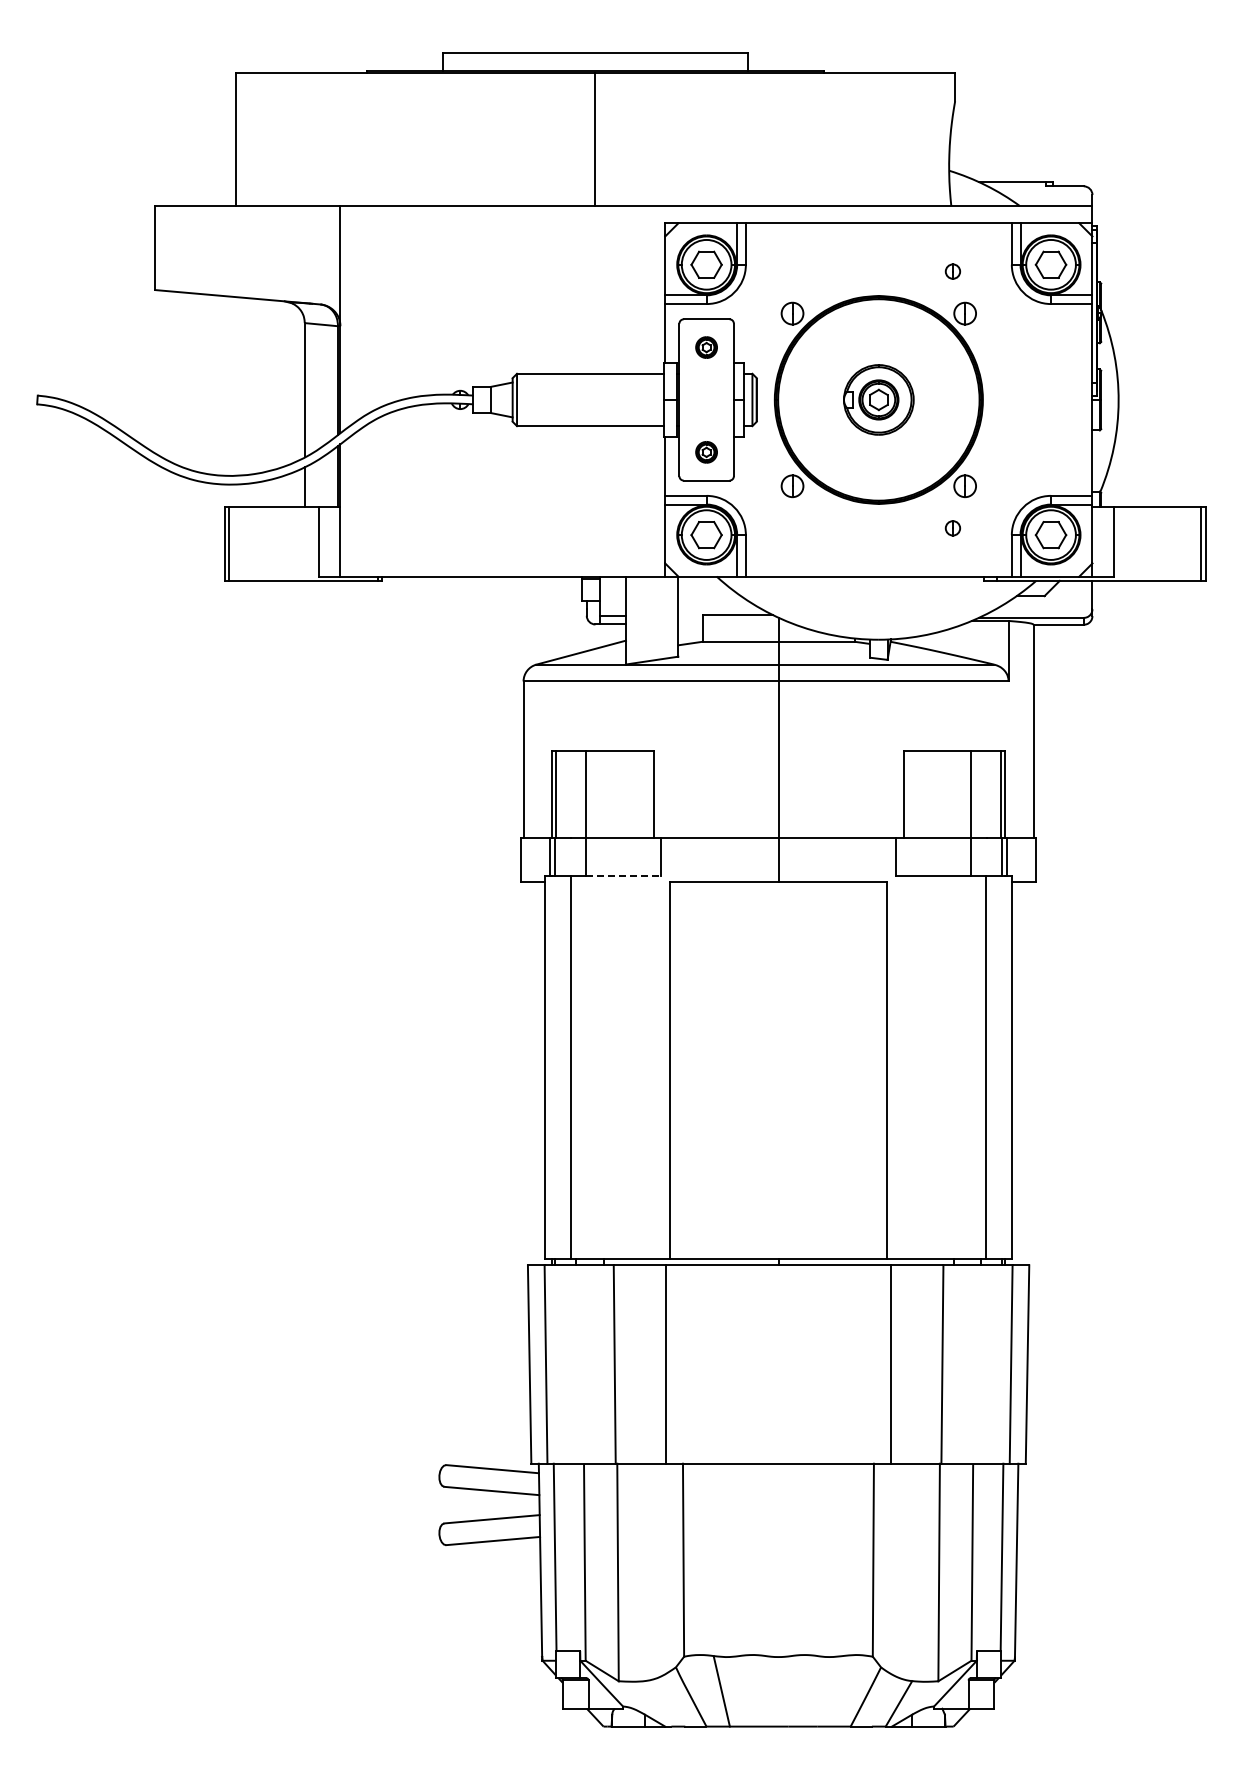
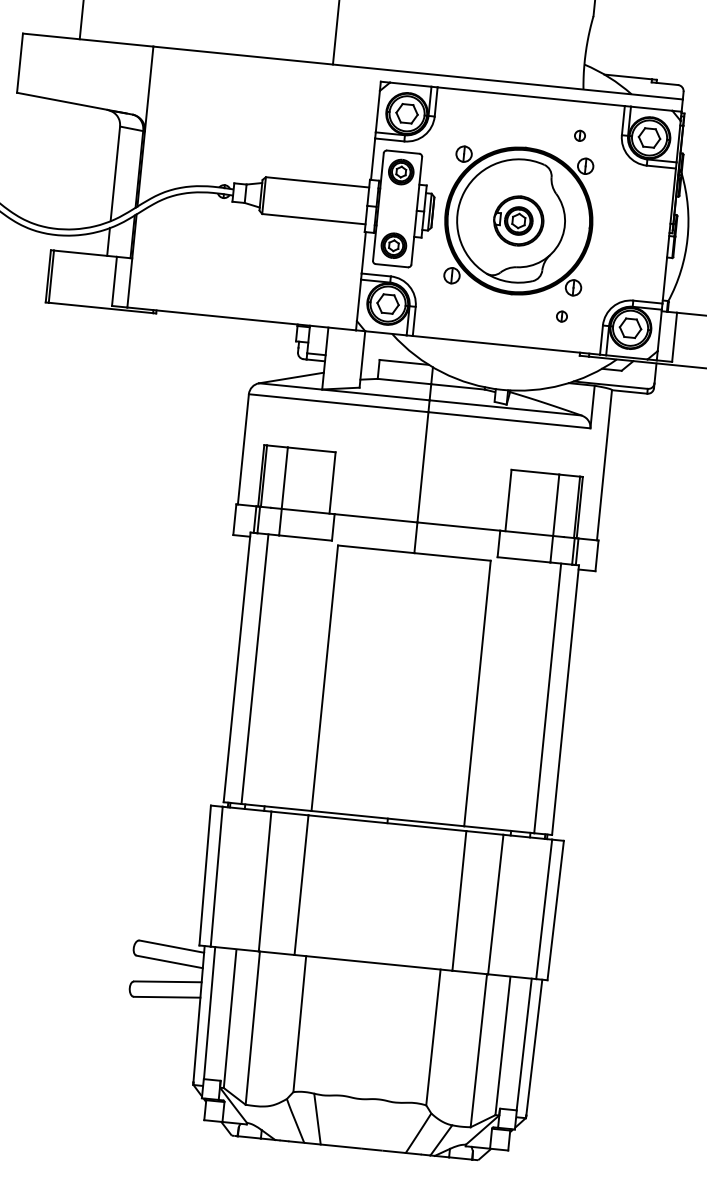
part: (706, 347) -> (401, 171), size x1.67
part: (867, 399) -> (510, 219), added
part: (706, 452) -> (393, 245), size x1.67
line: (623, 875) -> (305, 537), dashed -> solid

